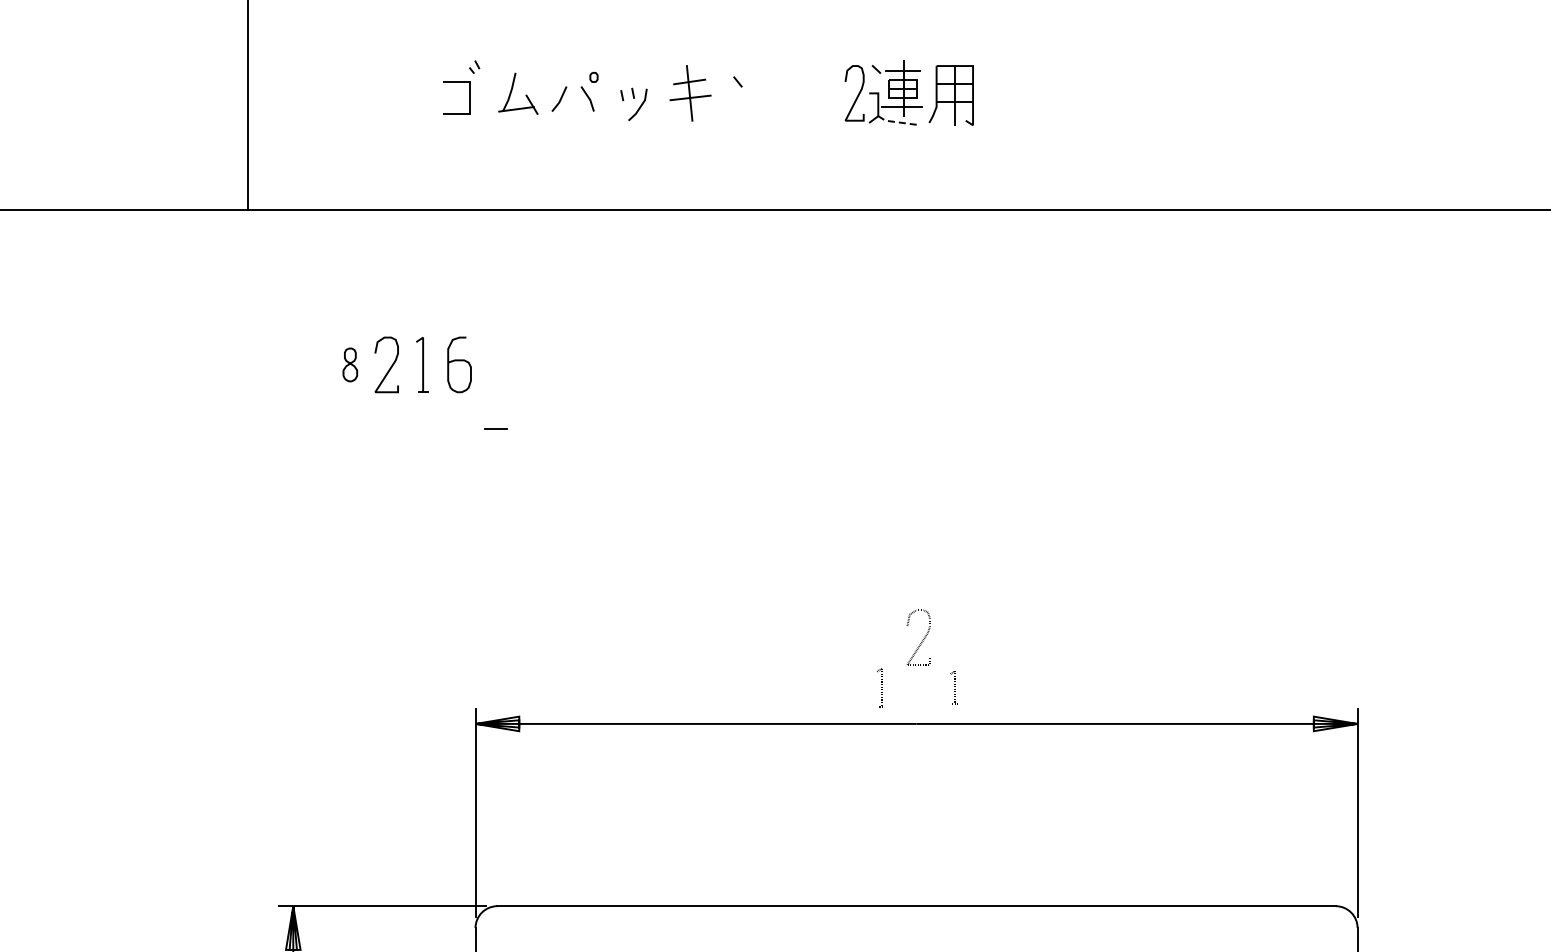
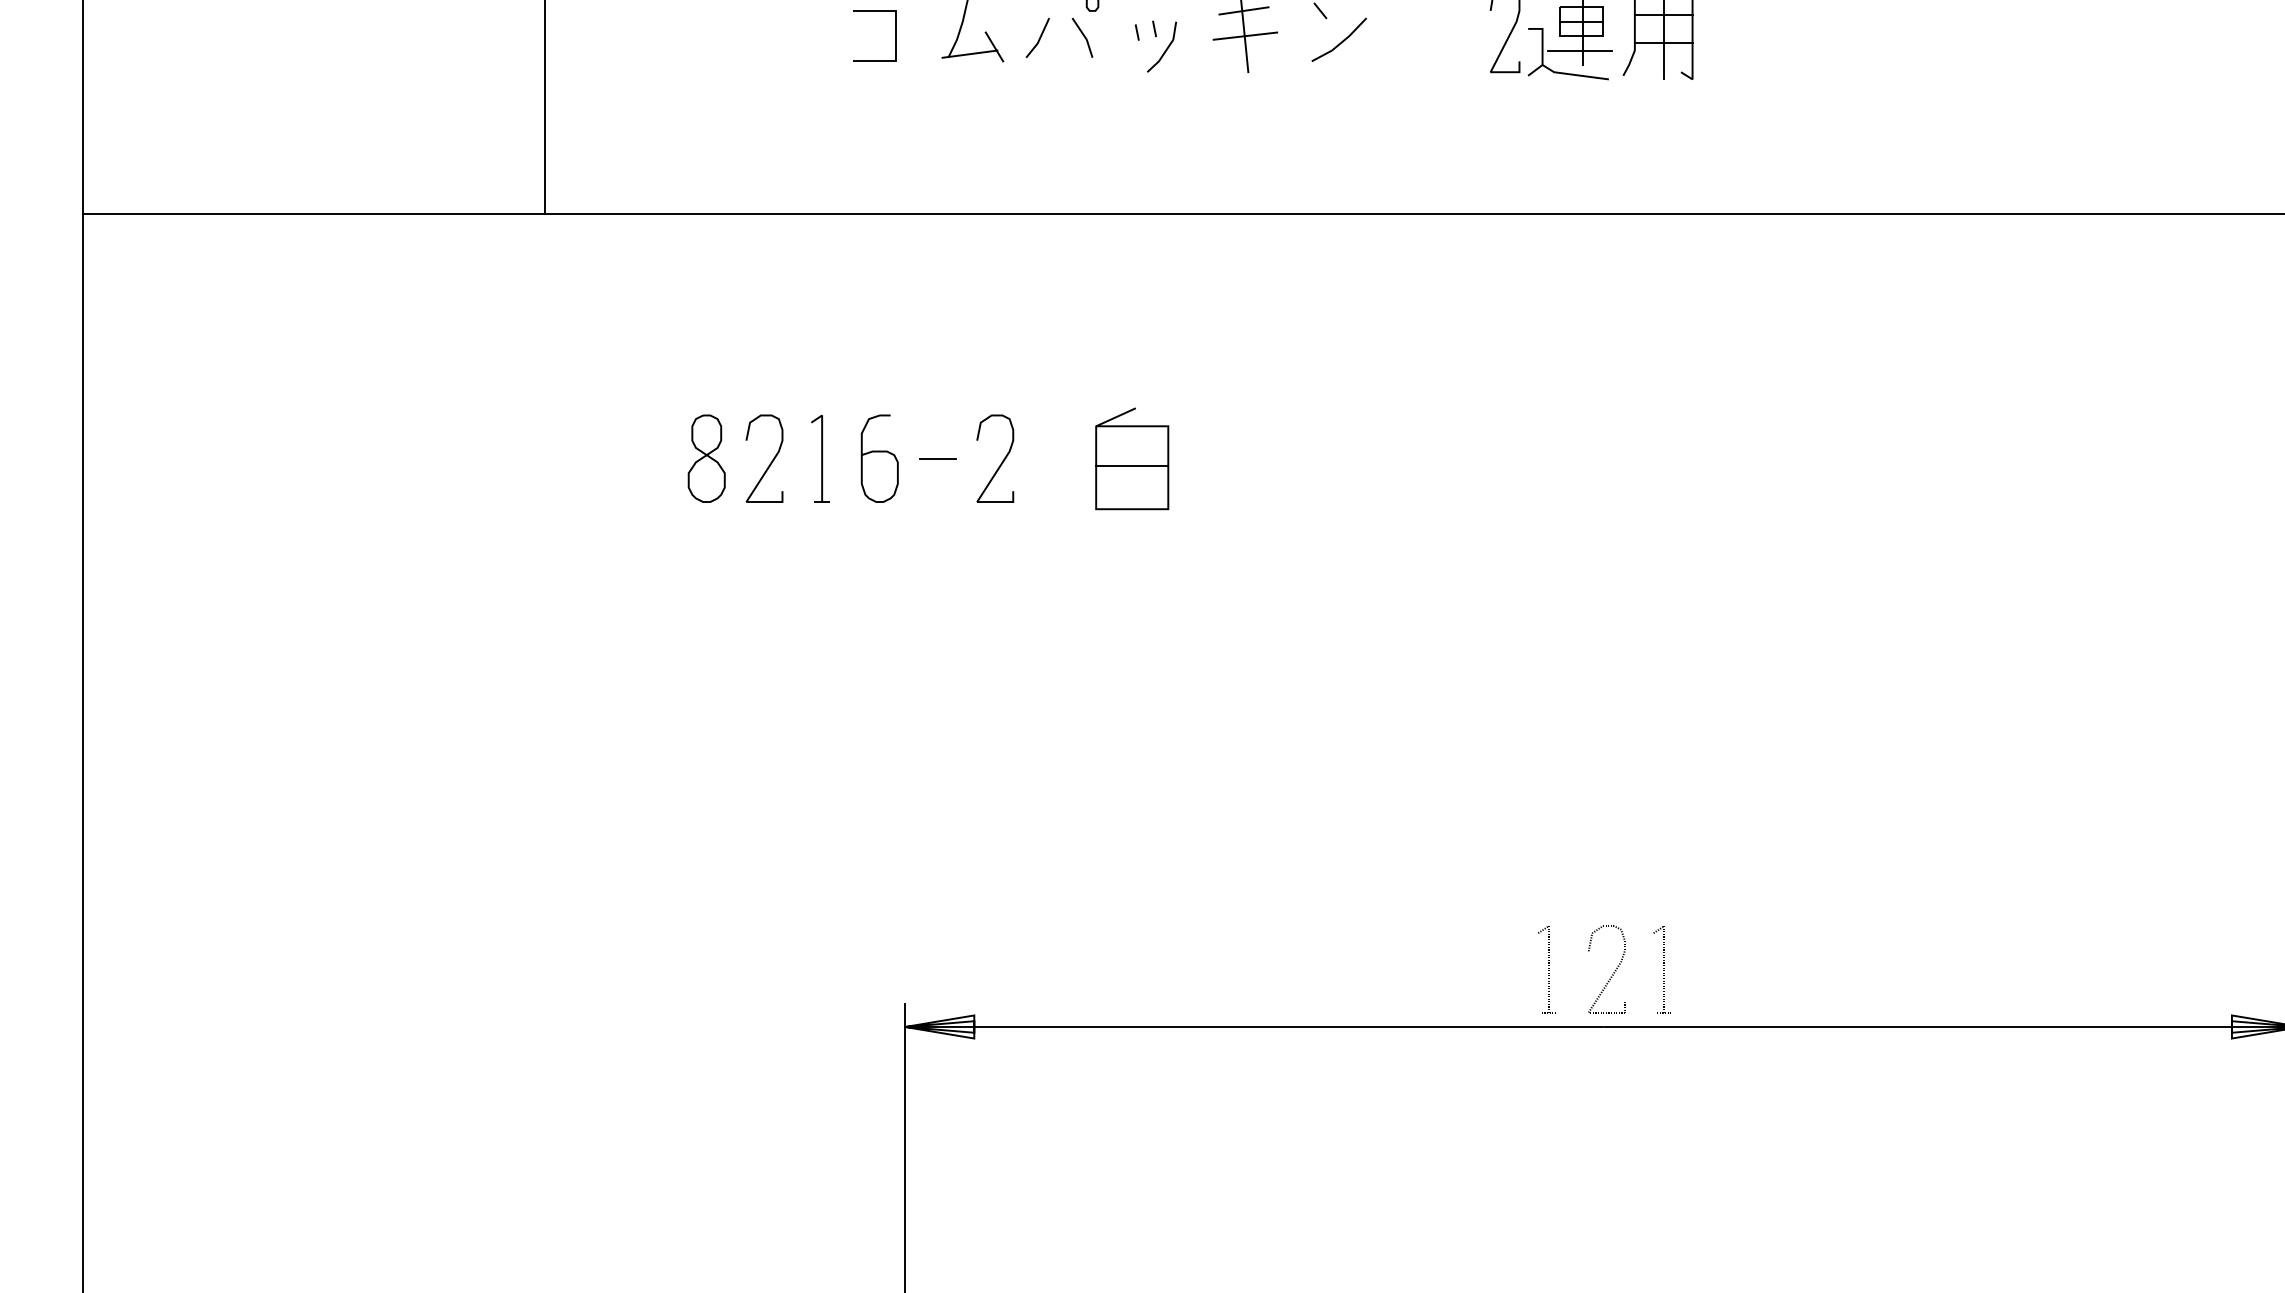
line: (750, 101) -> (1340, 41), added
line: (898, 122) -> (1574, 75), dashed -> solid
part: (350, 364) -> (707, 458), size x1.67
part: (618, 364) -> (1131, 458), added
curve: (535, 367) -> (999, 462), added
line: (495, 428) -> (936, 458), moved
curve: (922, 639) -> (1612, 972), moved
part: (880, 687) -> (1546, 969), size x1.43
part: (953, 687) -> (1661, 969), size x1.67

